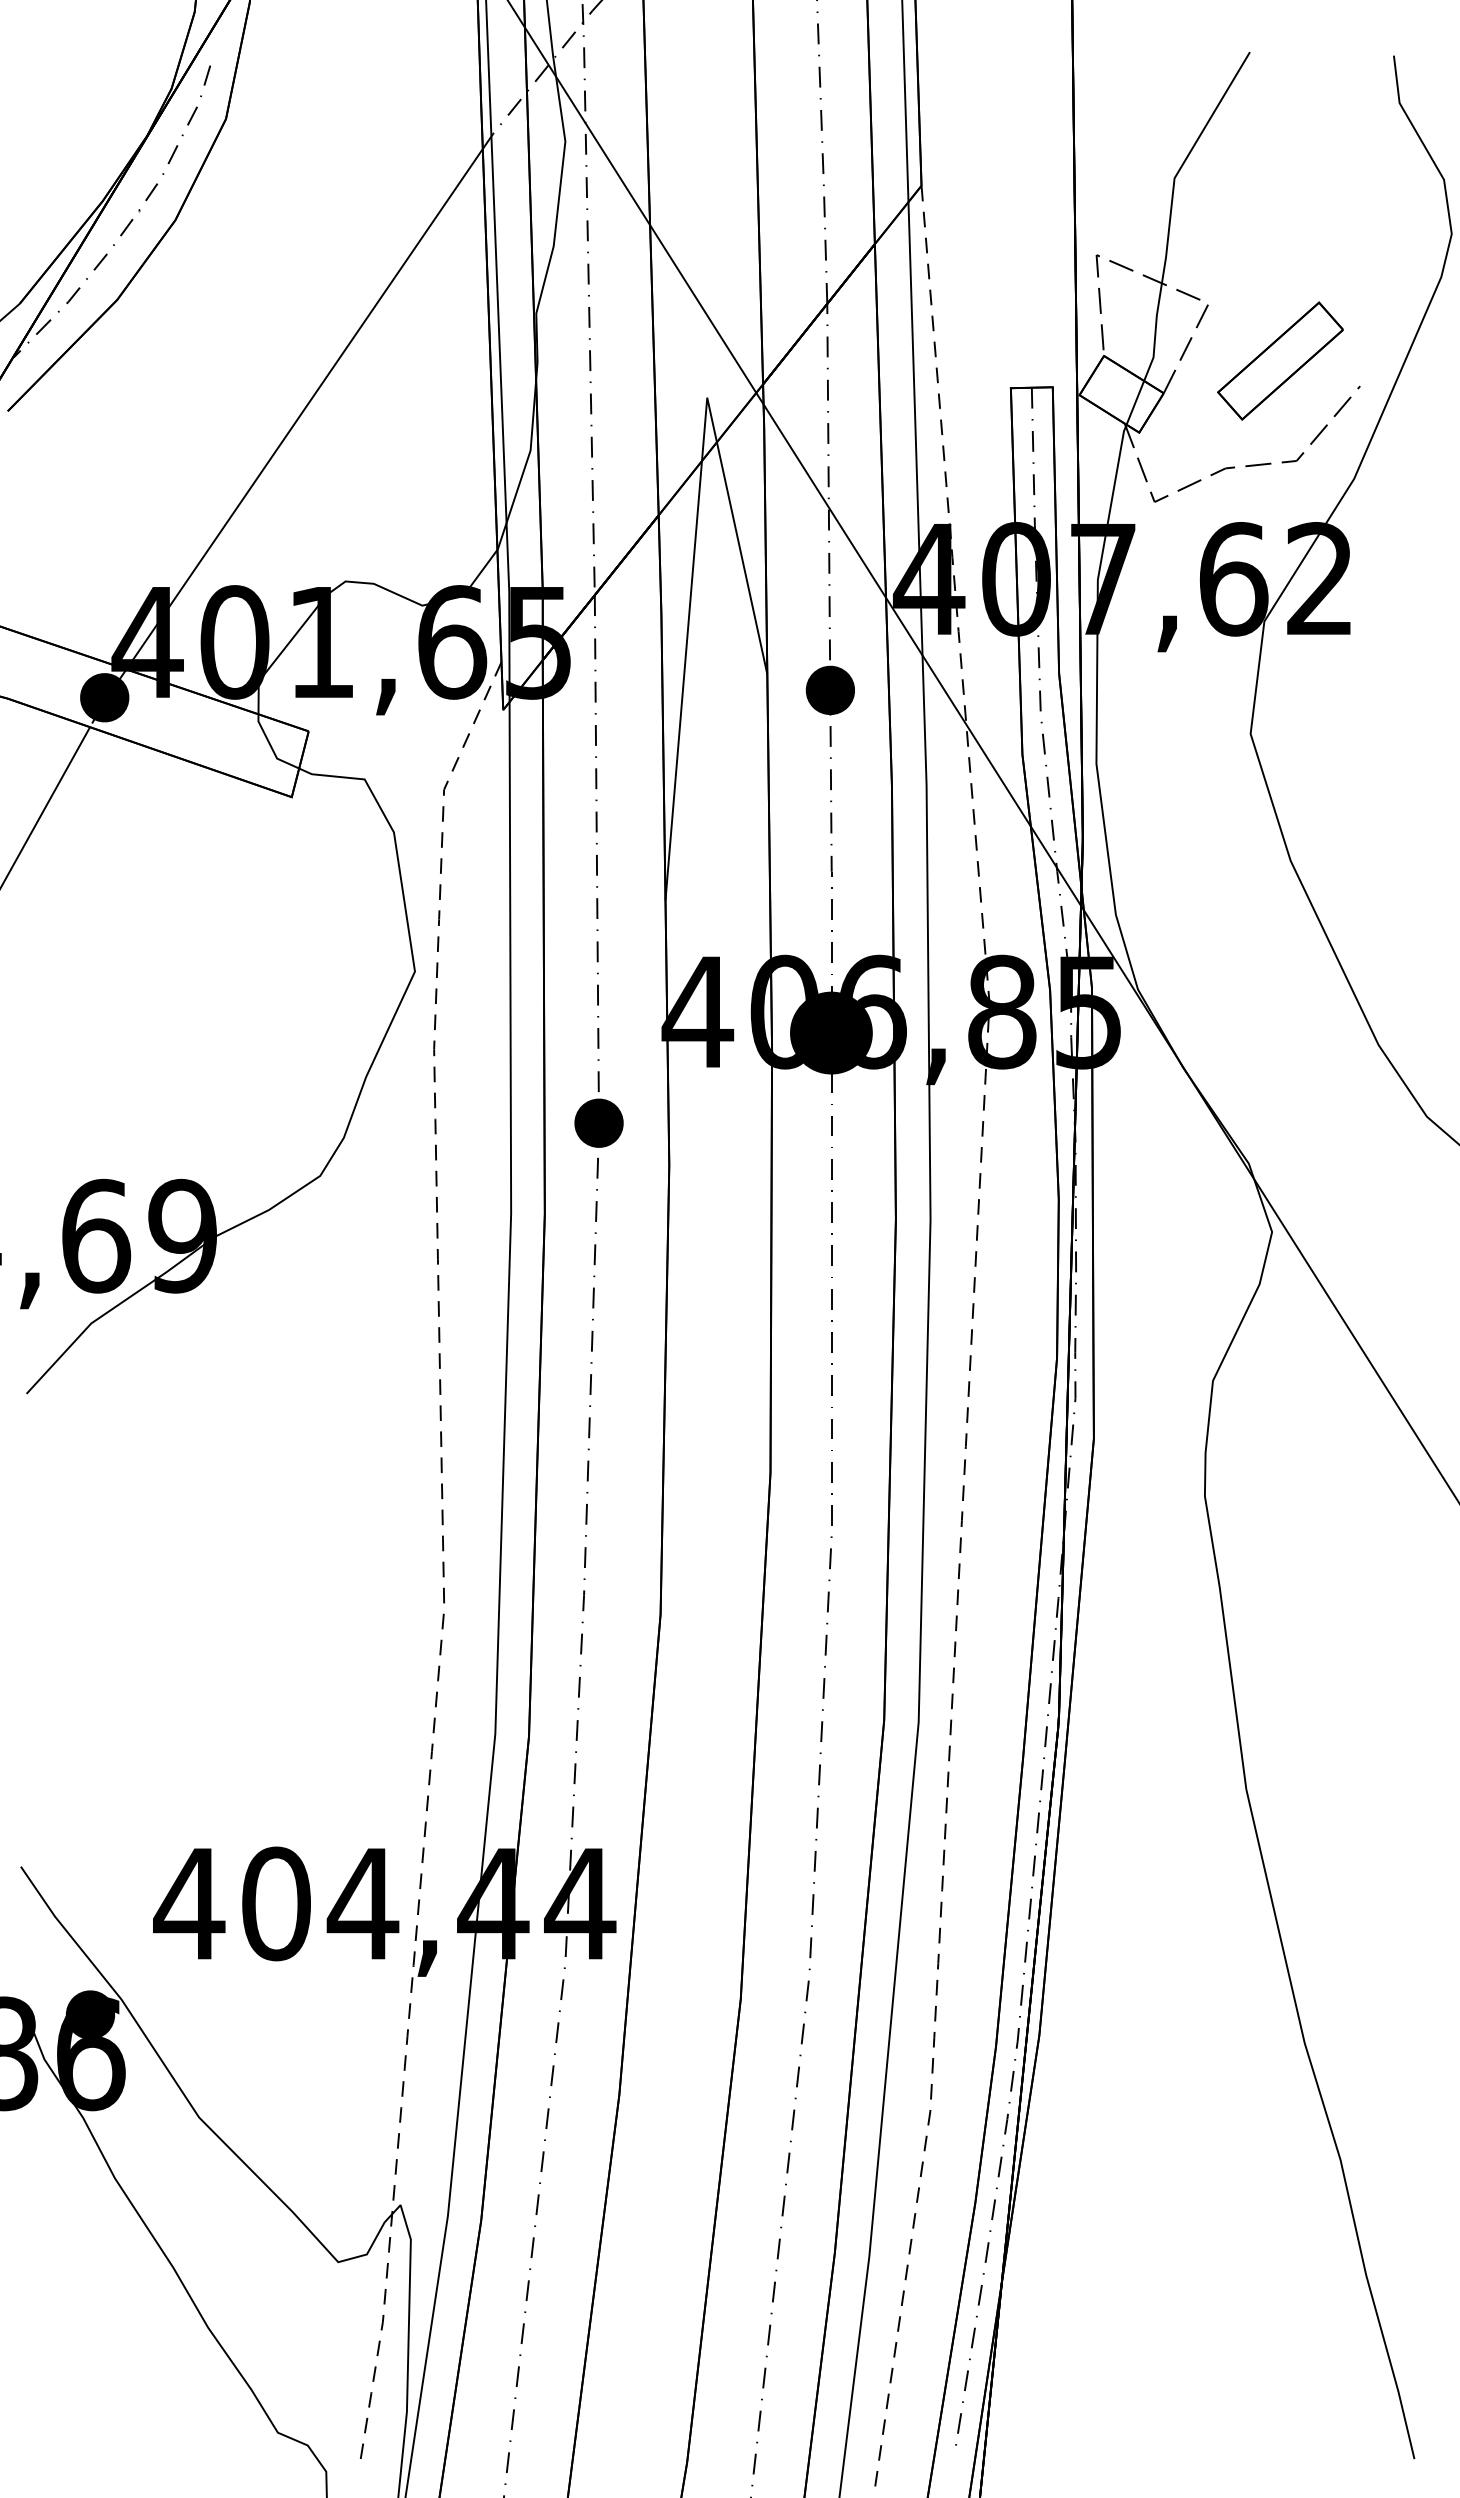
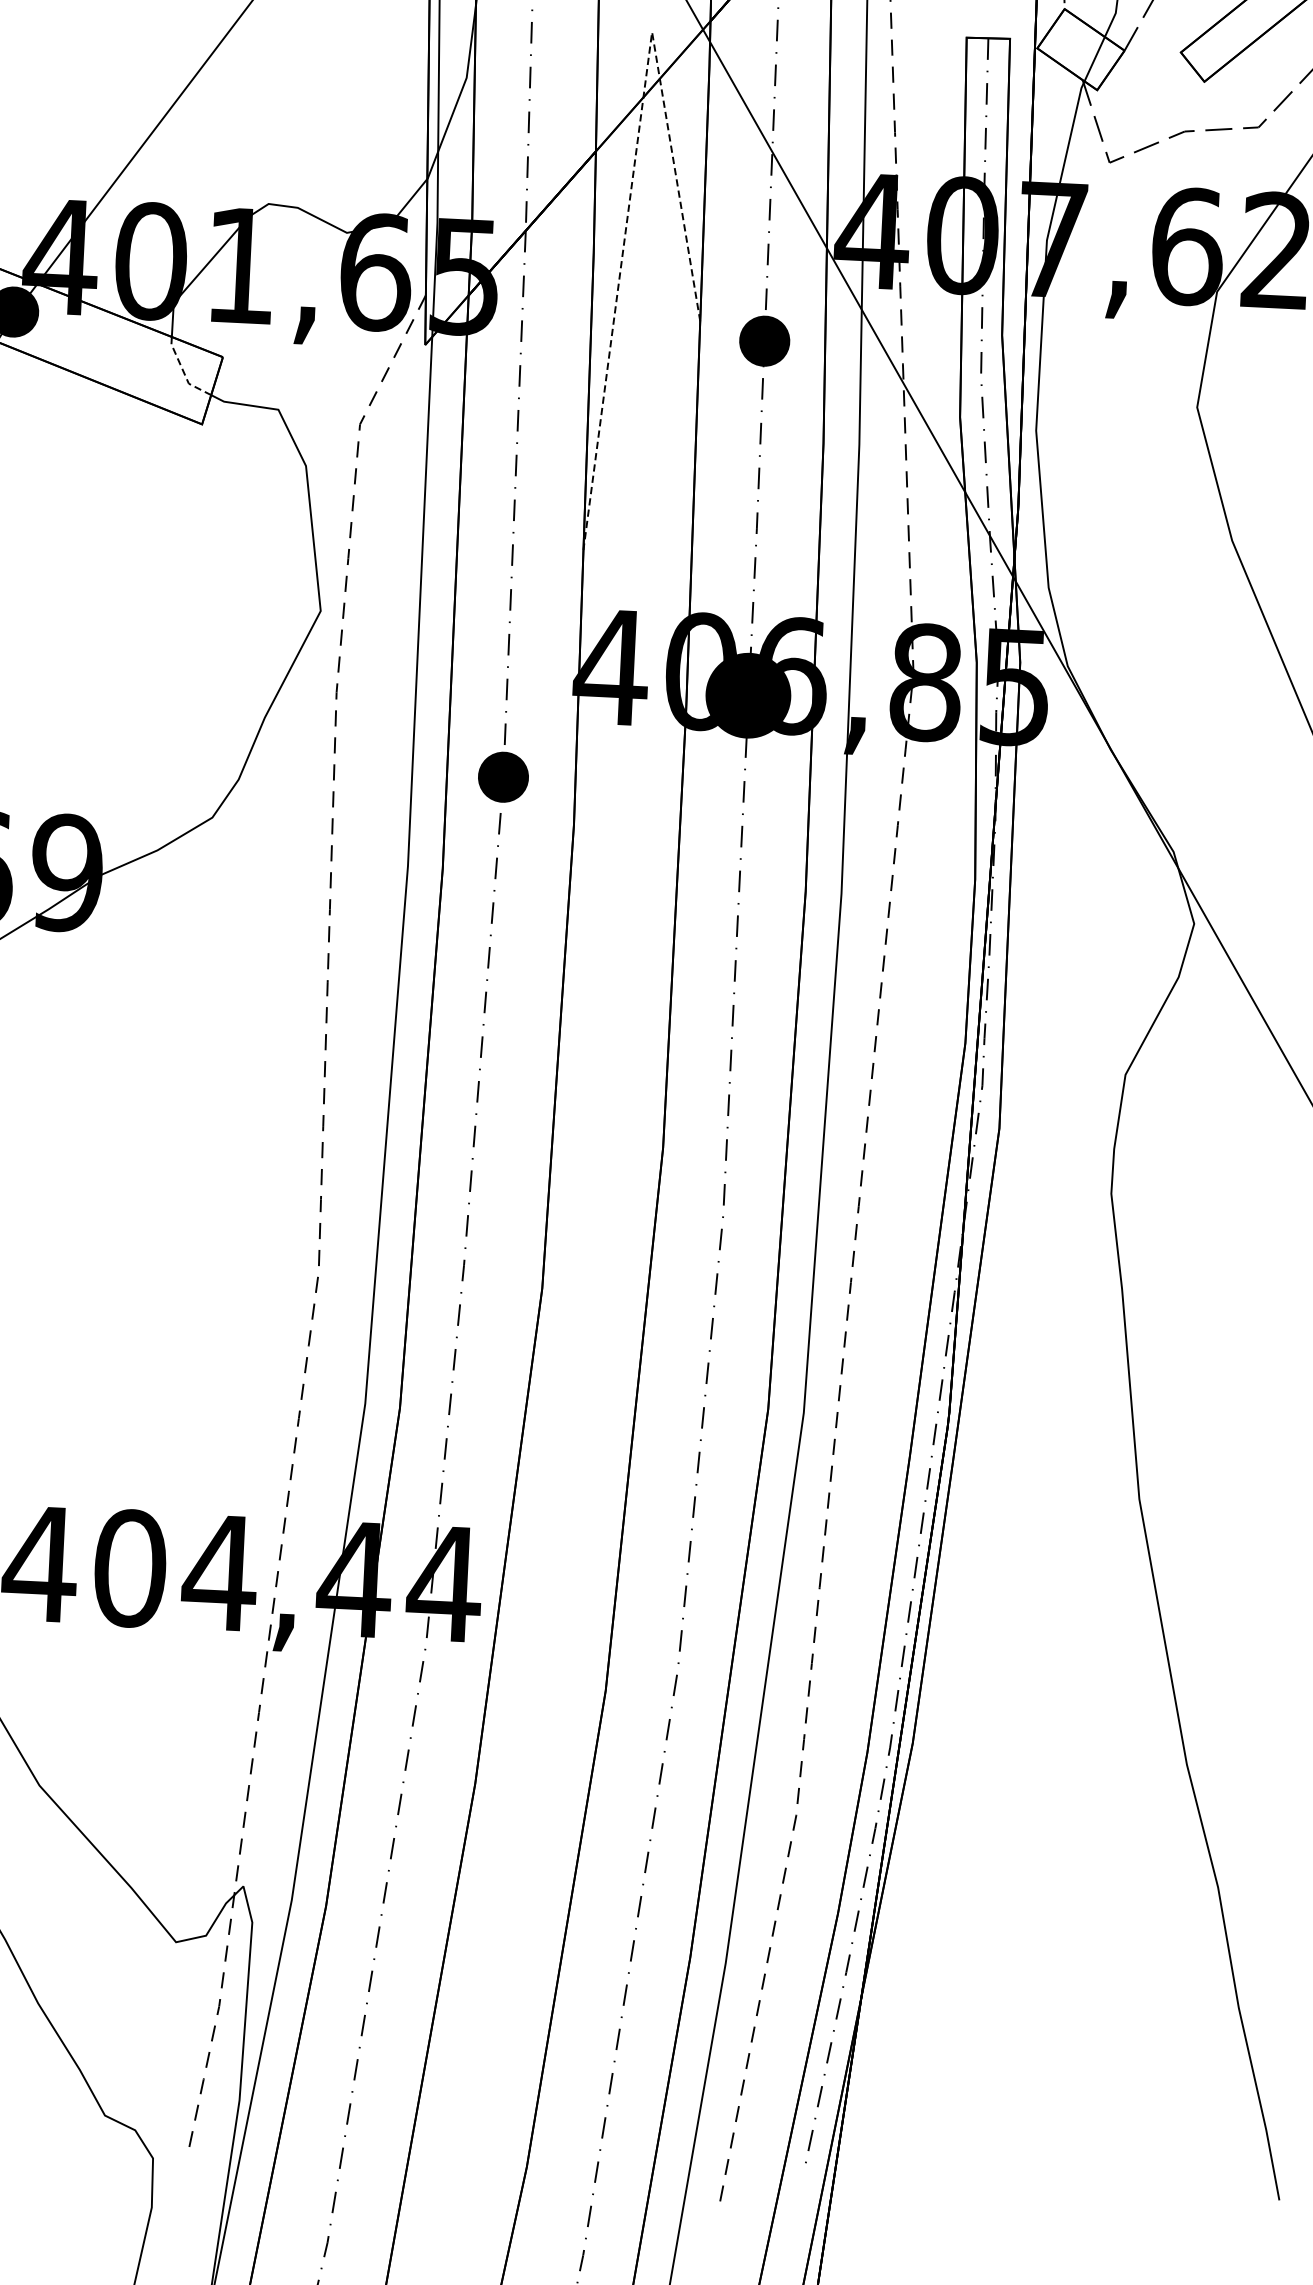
line: (698, 508) -> (637, 146), solid -> dashed
line: (271, 747) -> (183, 371), solid -> dashed

